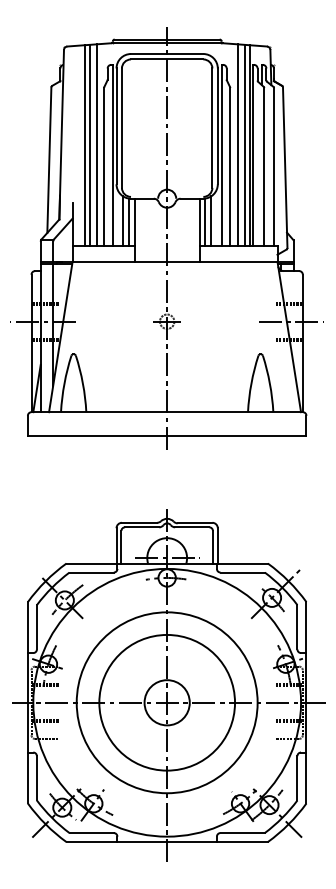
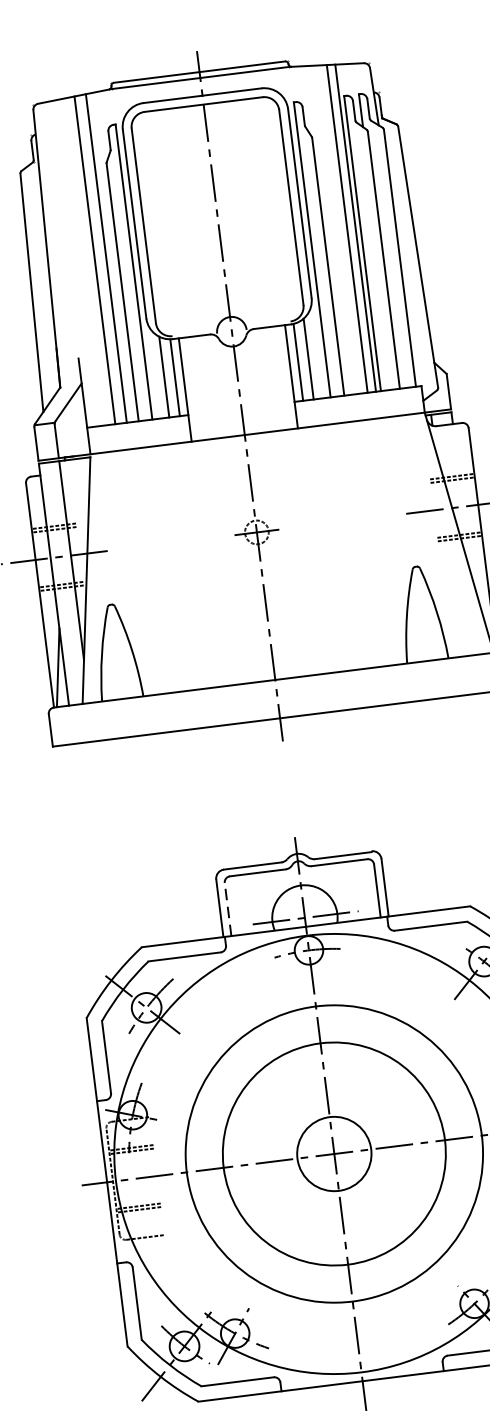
line: (237, 144) -> (335, 229), removed
line: (84, 145) -> (86, 261), removed
line: (121, 546) -> (228, 908), solid -> dashed

